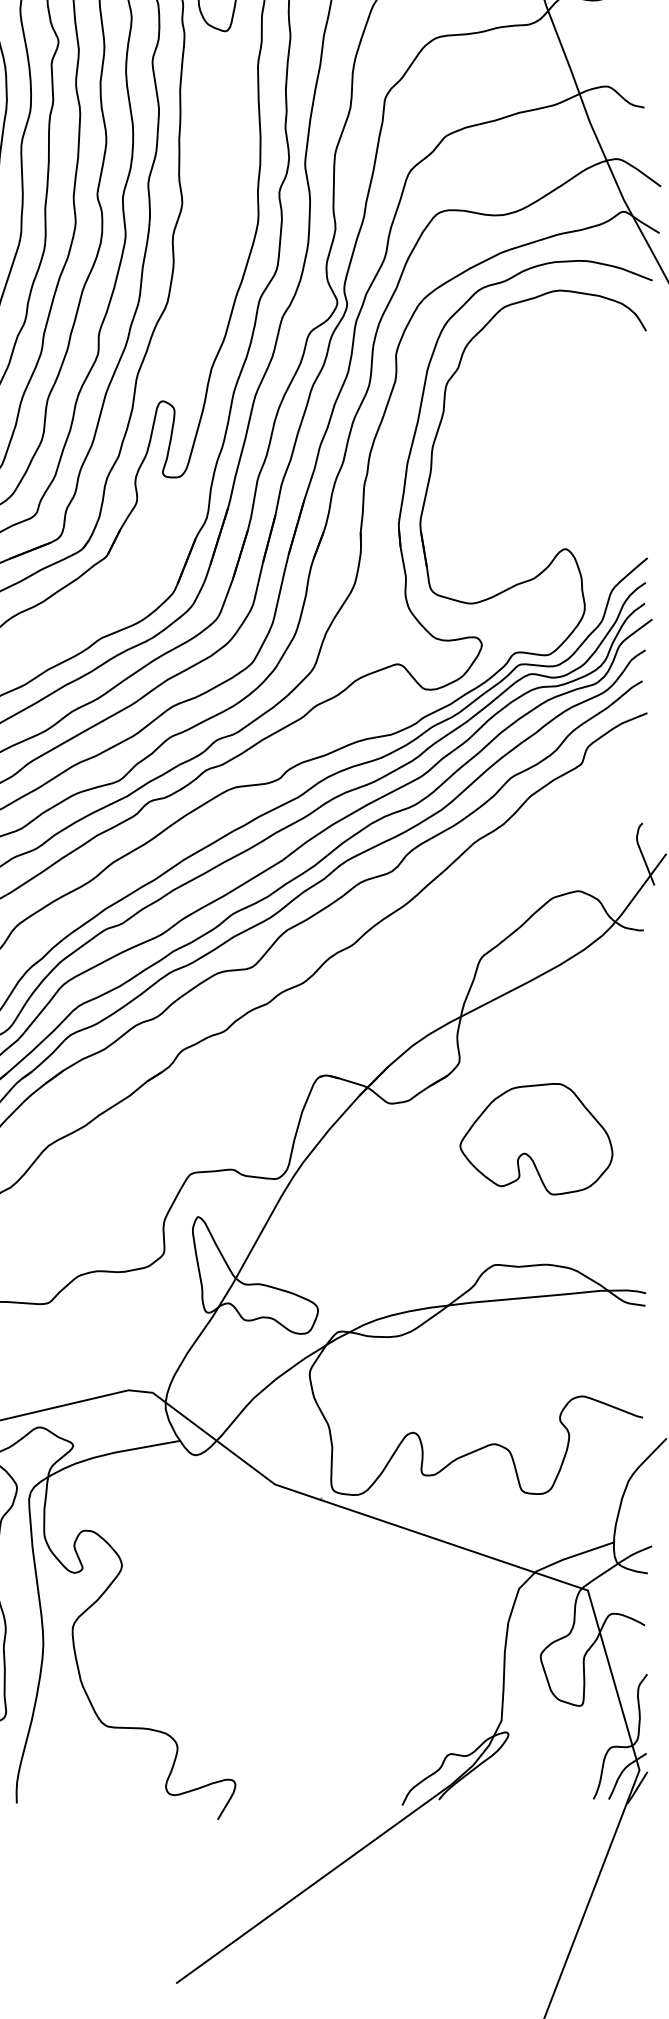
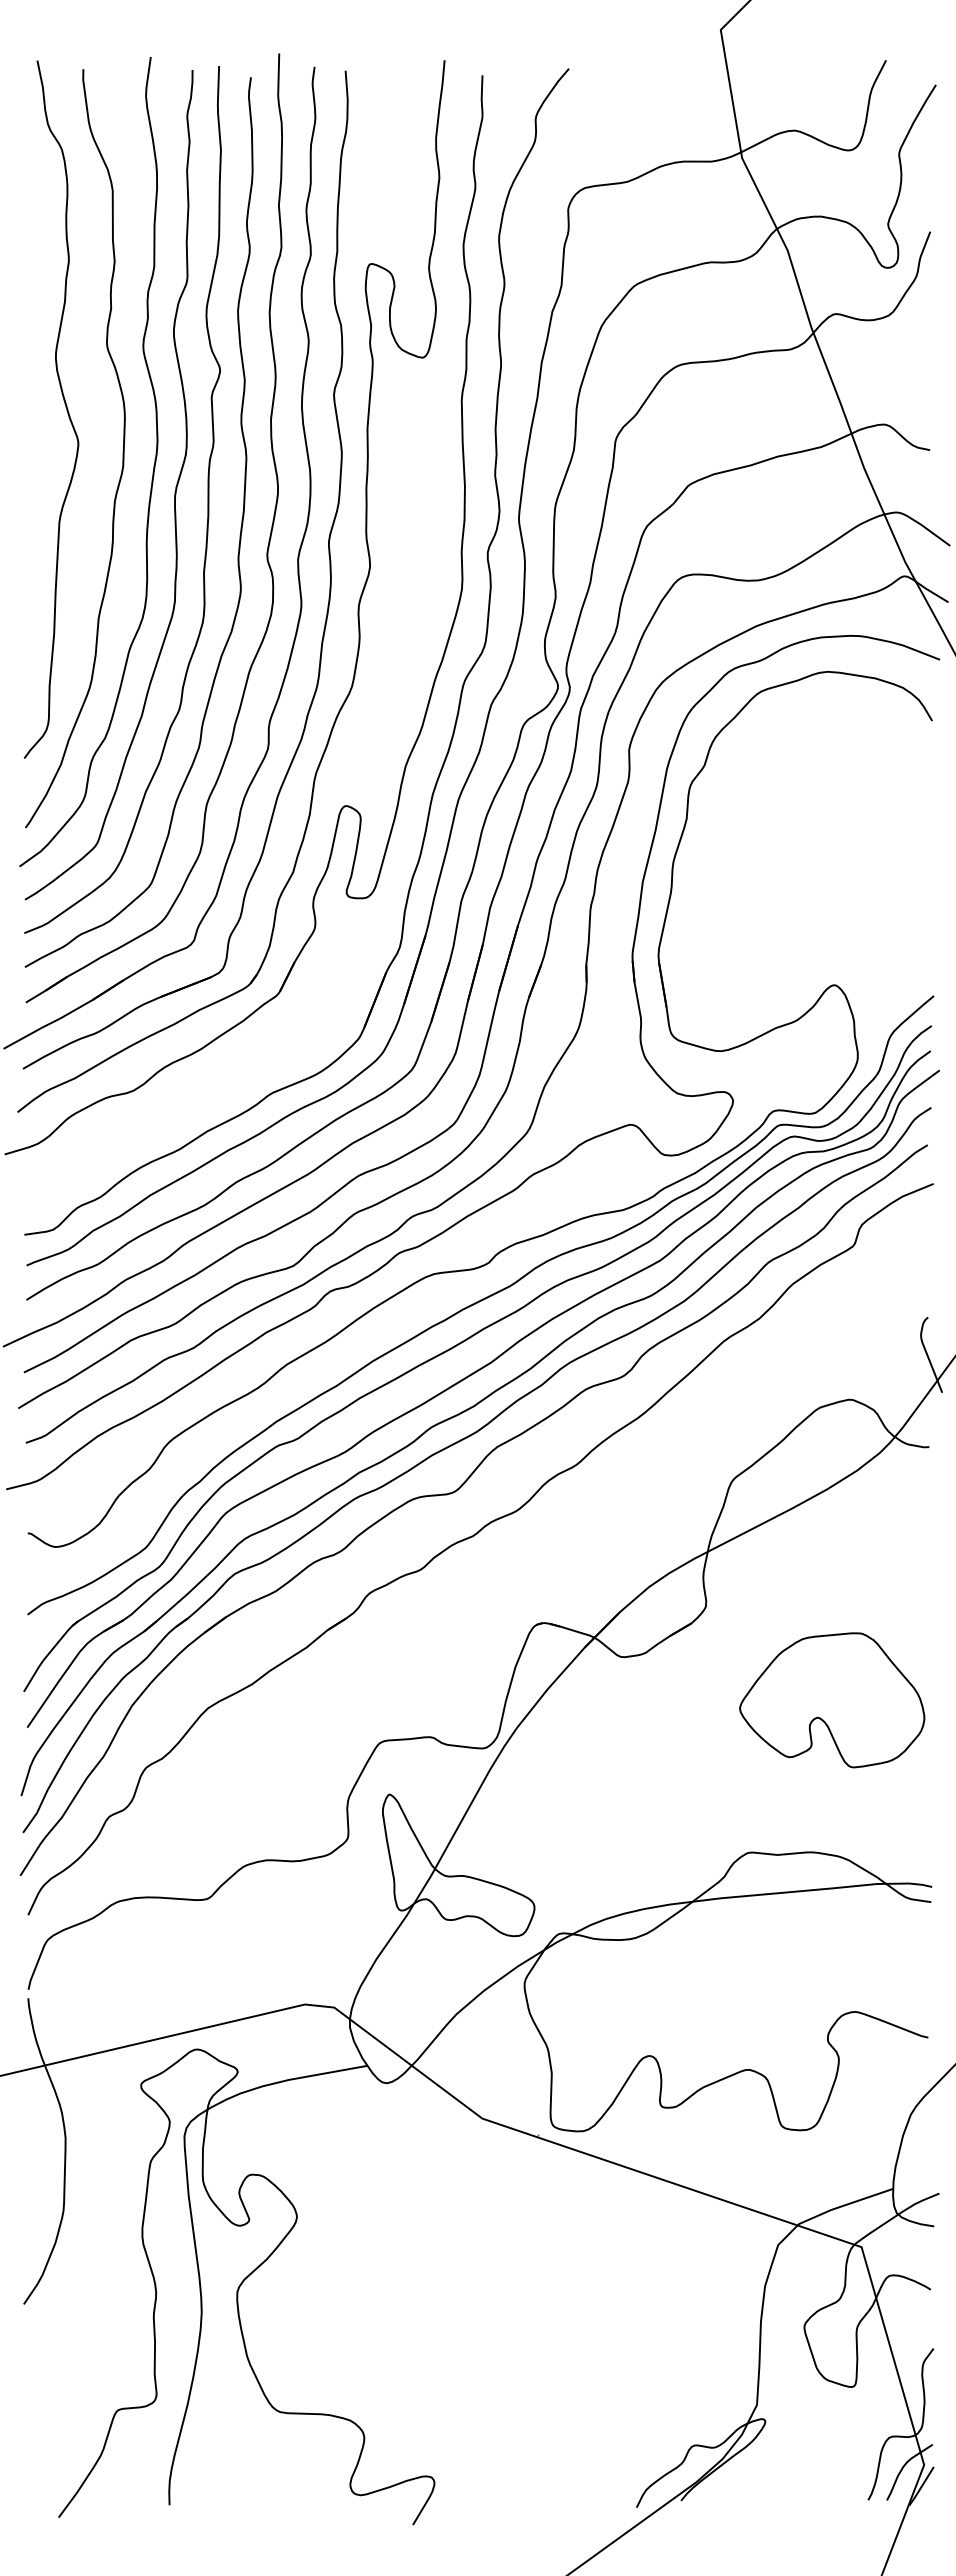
part: (536, 1139) -> (832, 1700), moved

